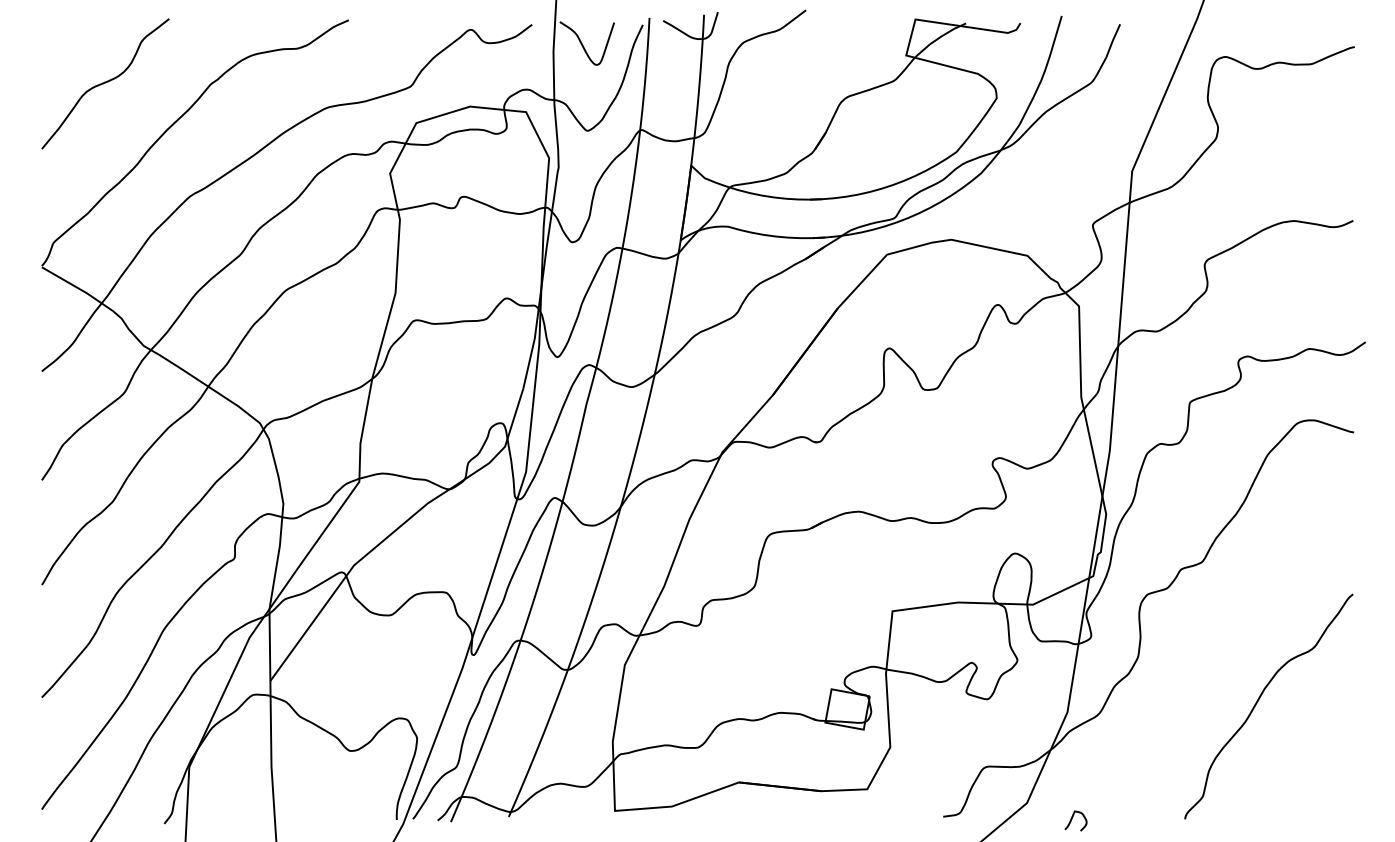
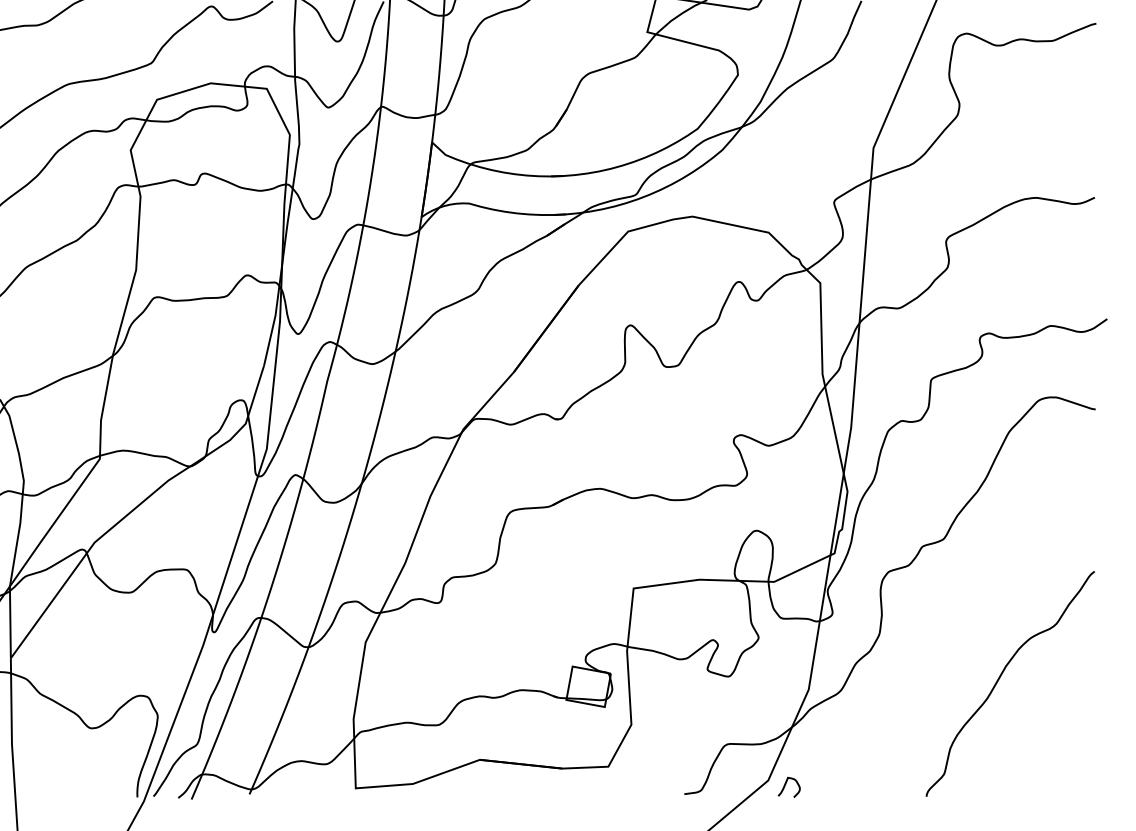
curve: (1072, 819) -> (785, 785), moved

